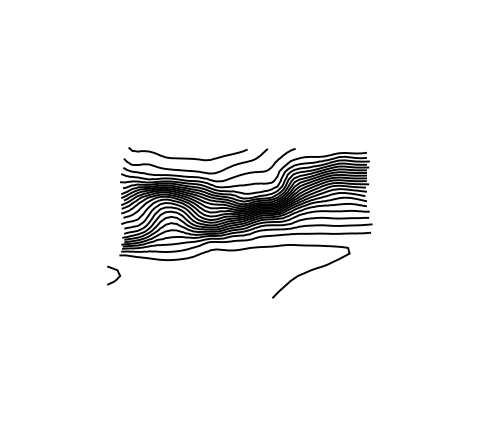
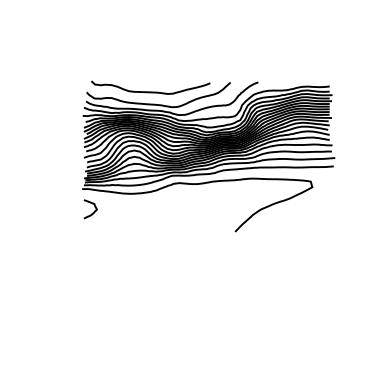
curve: (116, 278) -> (93, 212), moved

